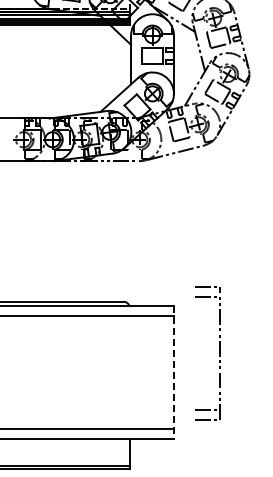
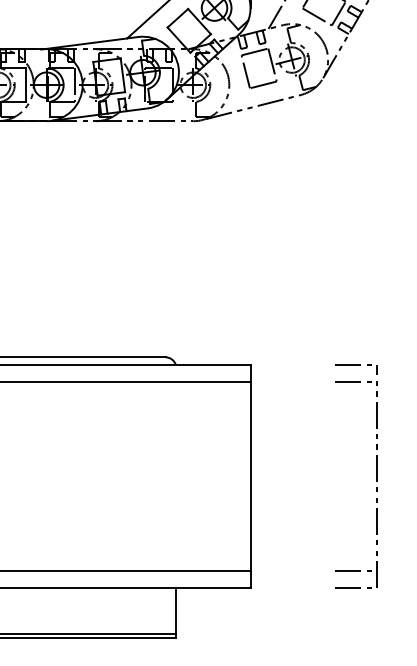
part: (219, 353) -> (375, 476), moved
line: (173, 373) -> (249, 477), dashed -> solid

